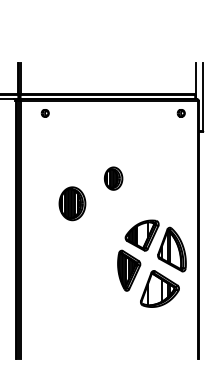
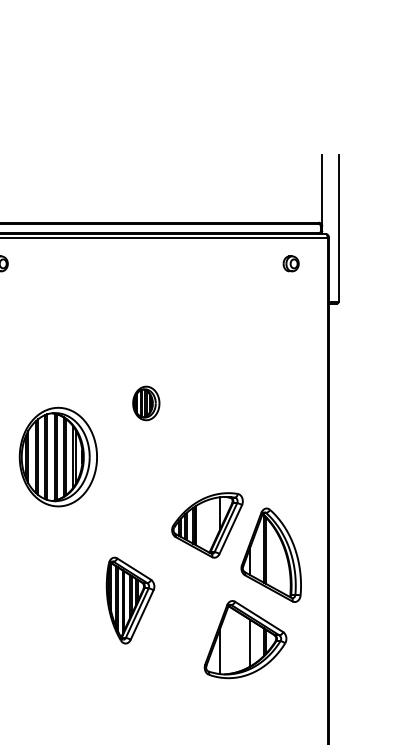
part: (113, 178) -> (146, 403), size x0.7
part: (72, 203) -> (58, 456), size x1.4
part: (129, 270) -> (131, 600), moved

